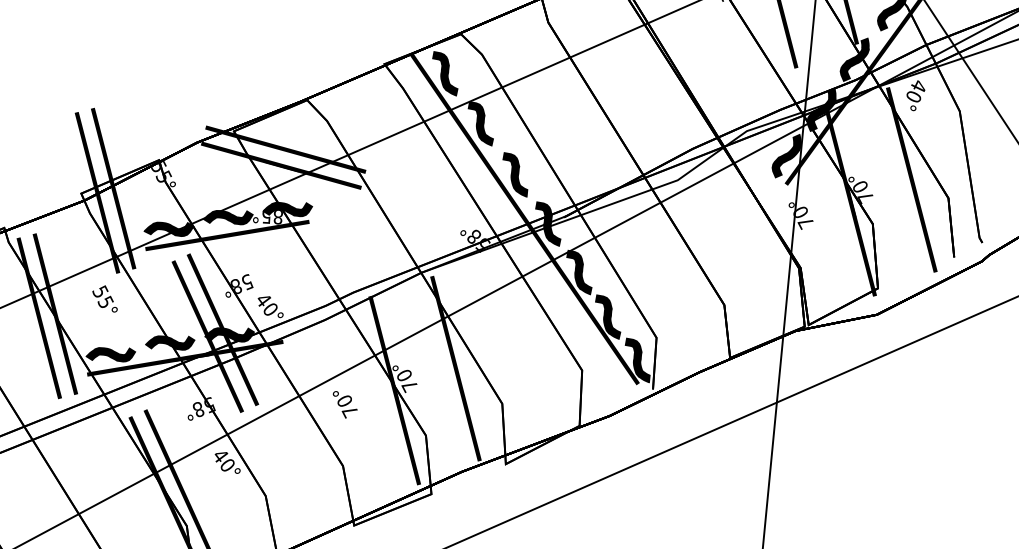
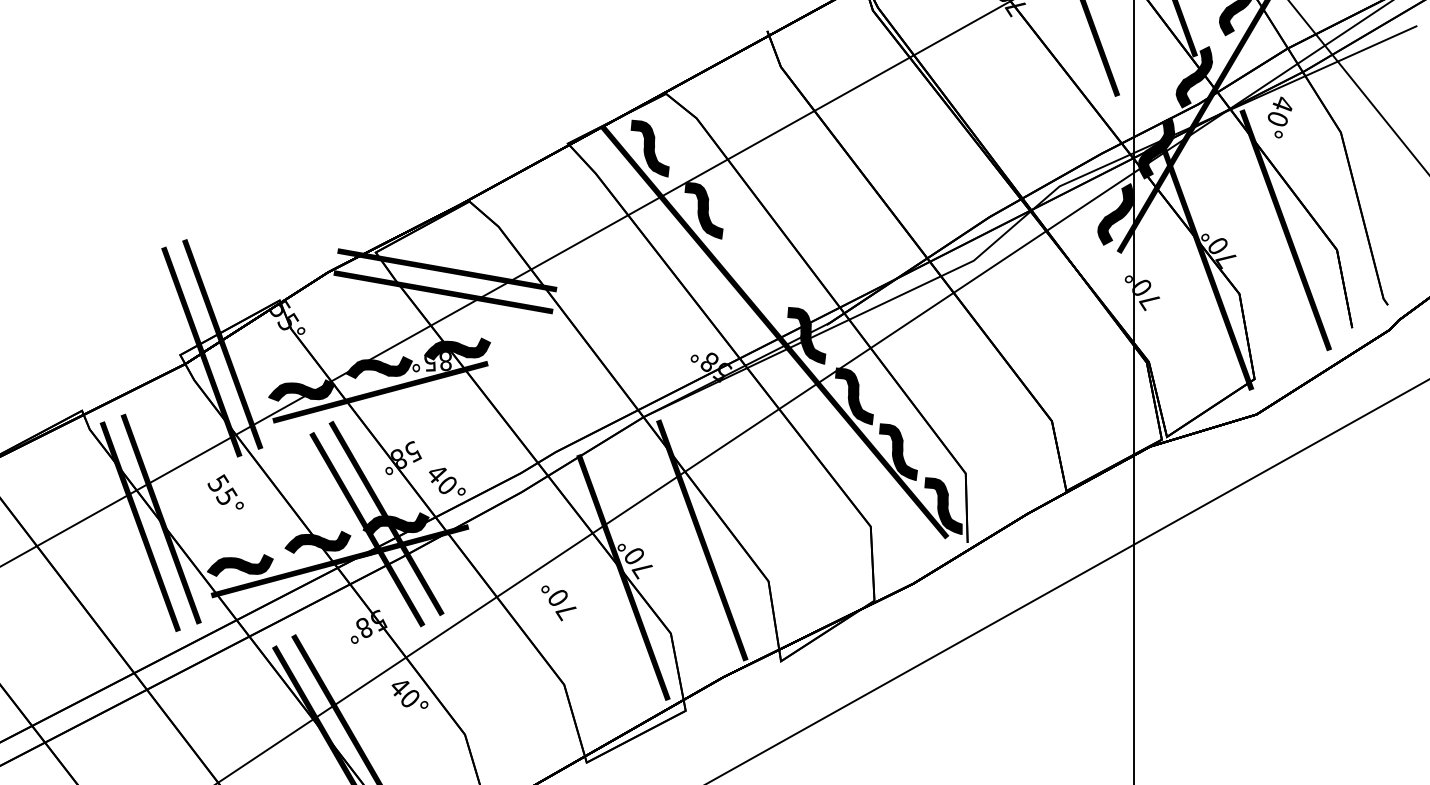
curve: (515, 174) -> (756, 274), removed

